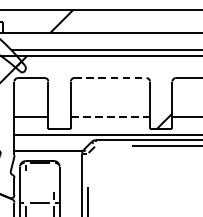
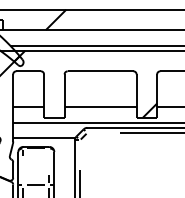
line: (110, 78) -> (100, 71), dashed -> solid
line: (110, 116) -> (100, 106), dashed -> solid

